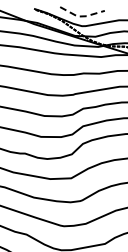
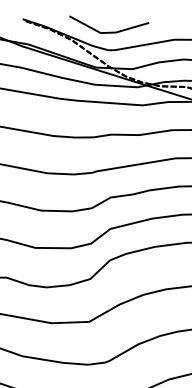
line: (82, 16) -> (109, 32), dashed -> solid

